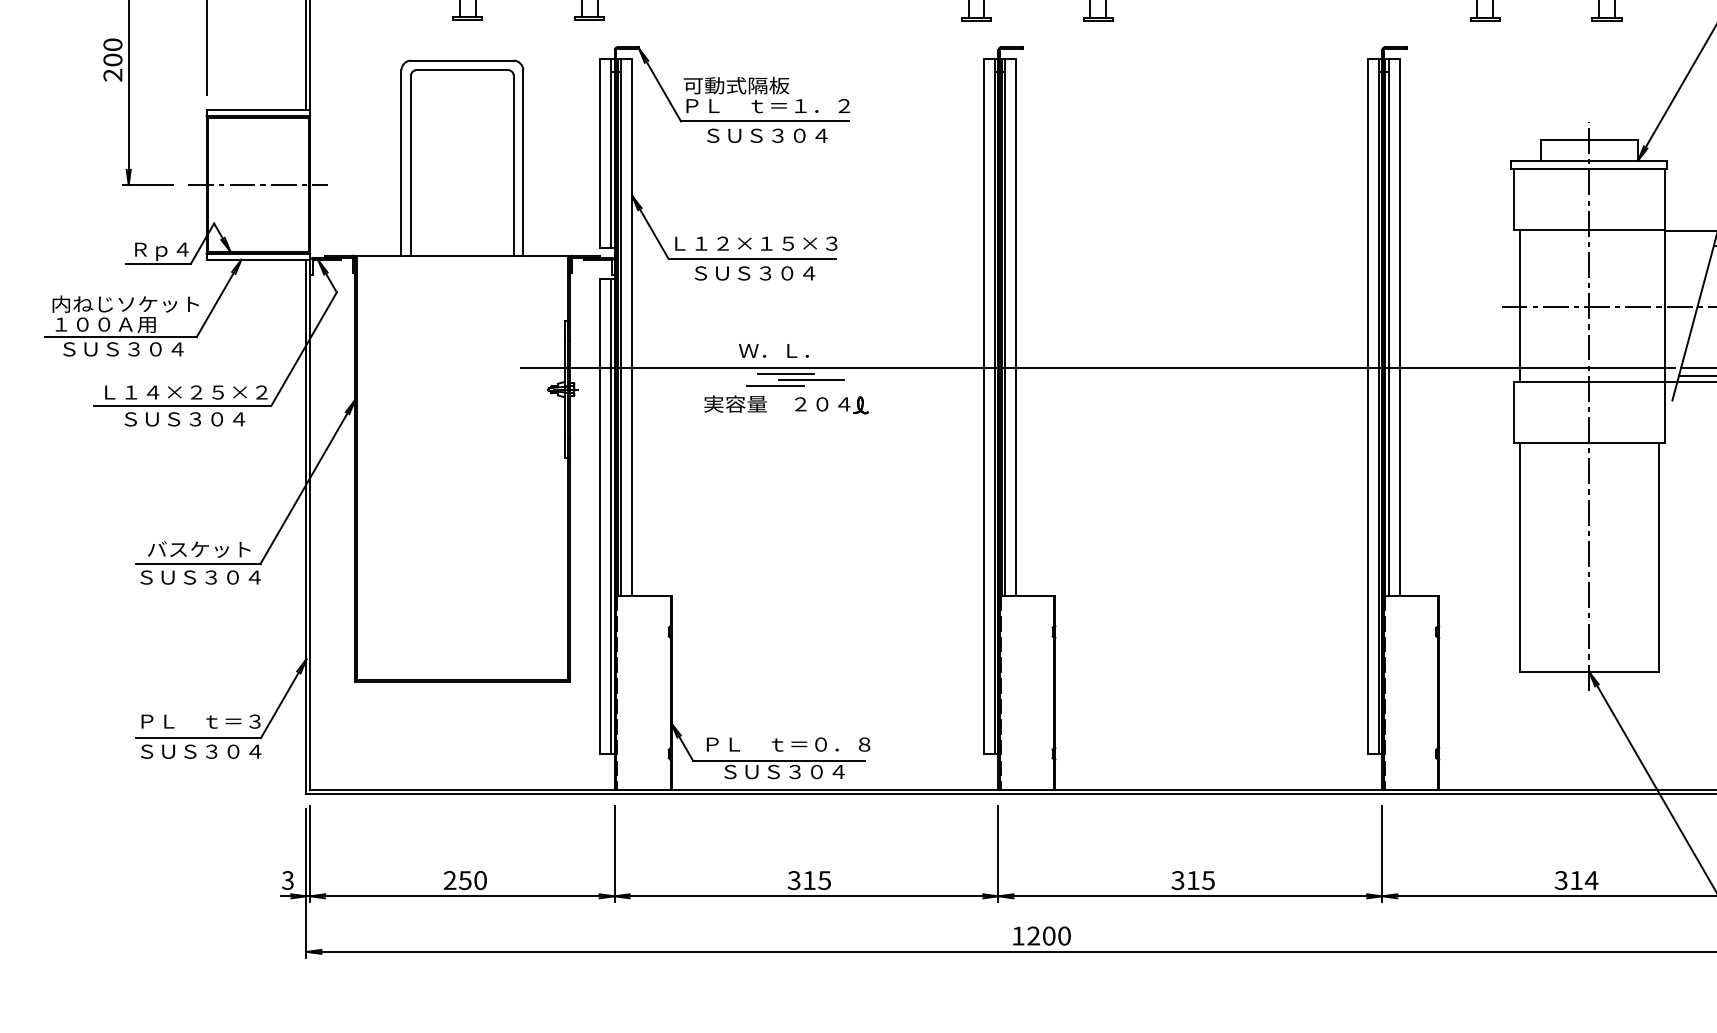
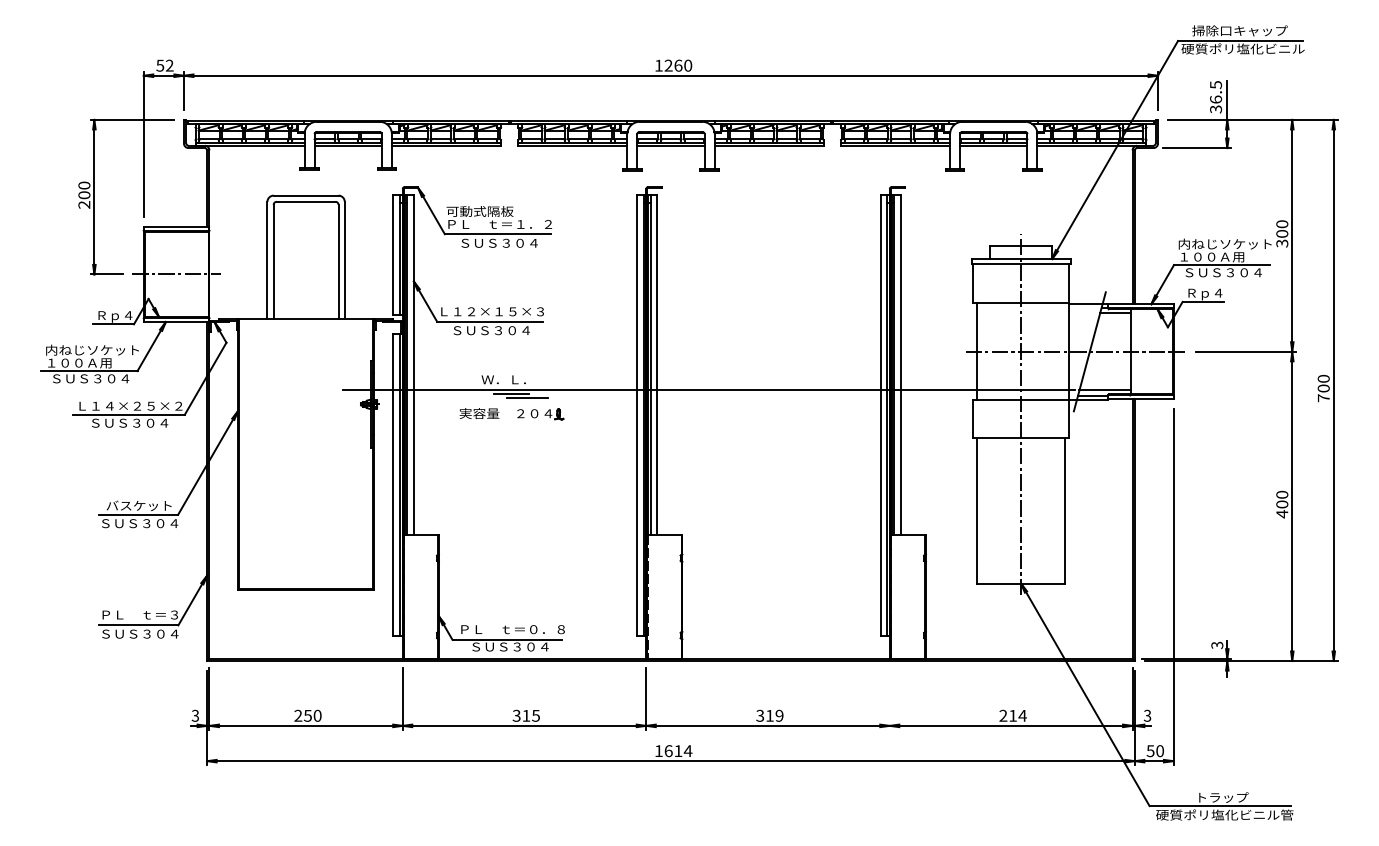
line: (775, 386) -> (504, 402), removed
line: (1381, 853) -> (889, 698), removed
text: (1208, 879) -> (779, 715), 315 -> 319
text: (1561, 879) -> (1003, 715), 314 -> 214
text: (1049, 936) -> (678, 751), 1200 -> 1614

